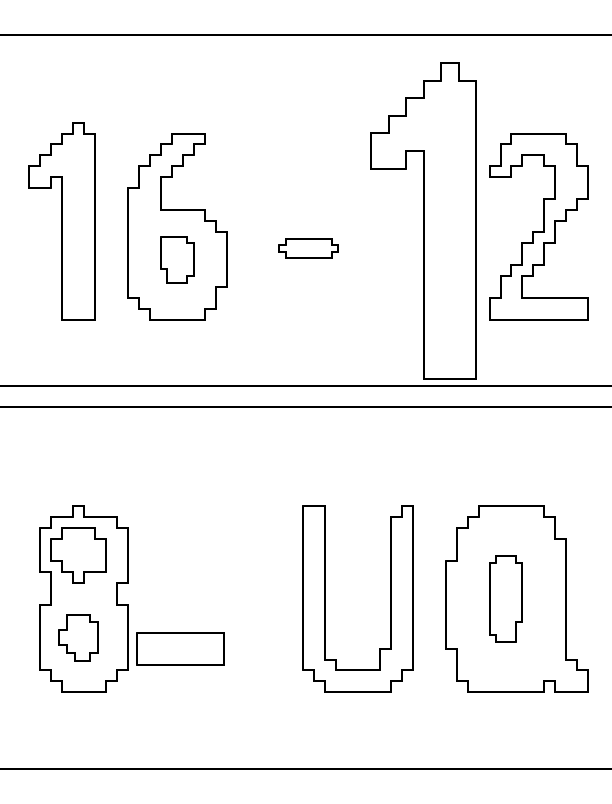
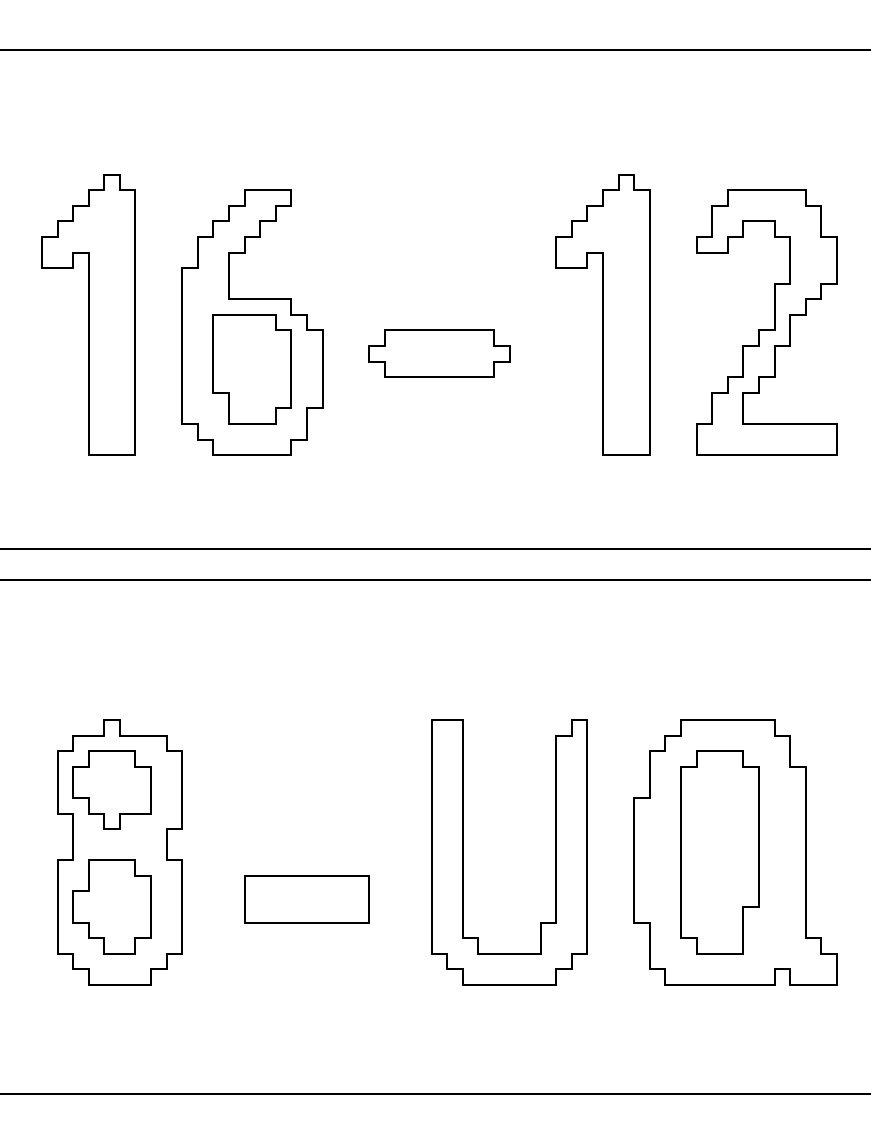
part: (423, 220) -> (602, 314), size x0.62
part: (308, 248) -> (439, 353), size x1.67
part: (176, 259) -> (251, 369), size x1.67
part: (505, 599) -> (719, 852), size x1.67
part: (78, 637) -> (111, 906), size x1.43
part: (180, 649) -> (306, 899), moved

